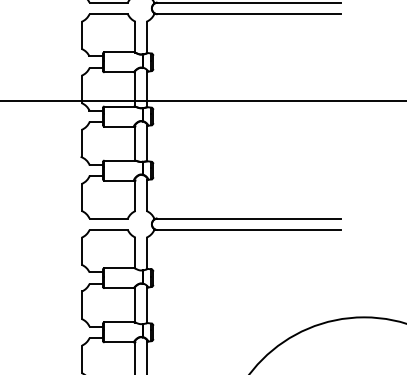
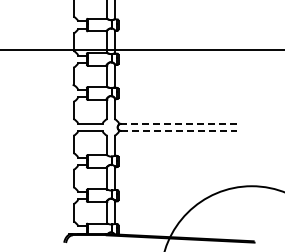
line: (249, 218) -> (179, 123), solid -> dashed
line: (249, 230) -> (179, 131), solid -> dashed

